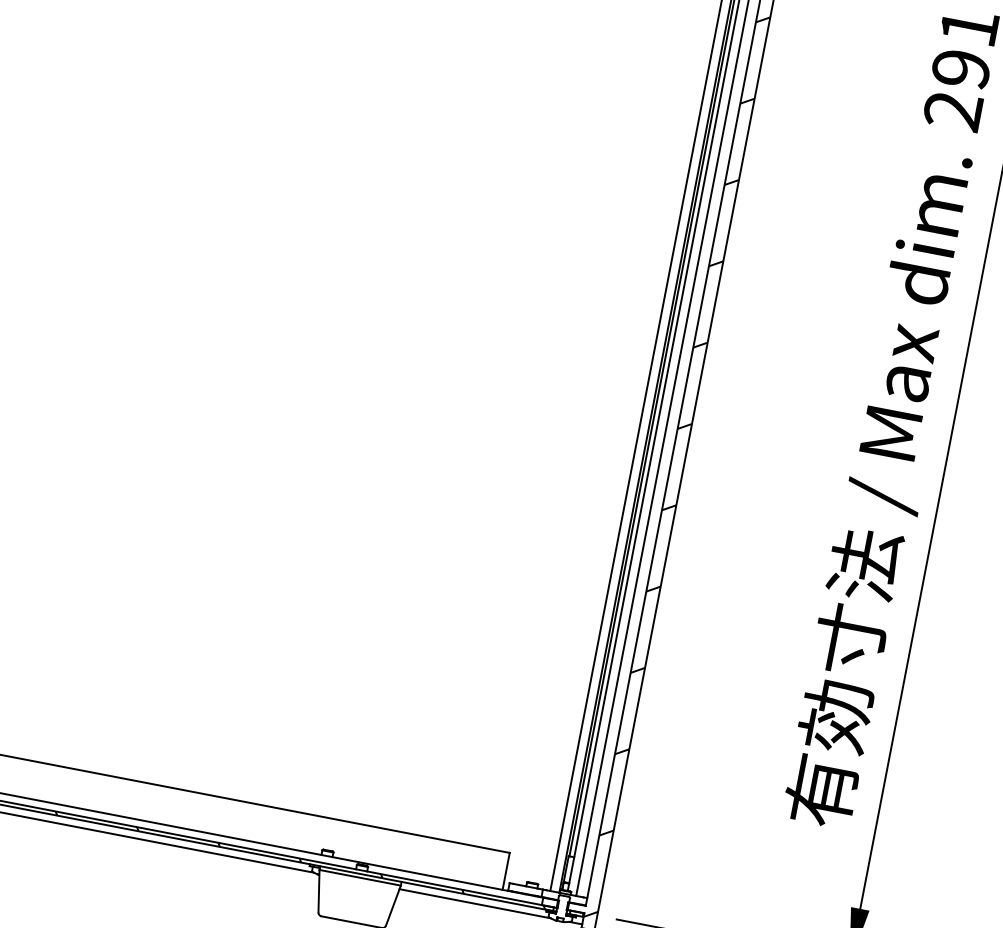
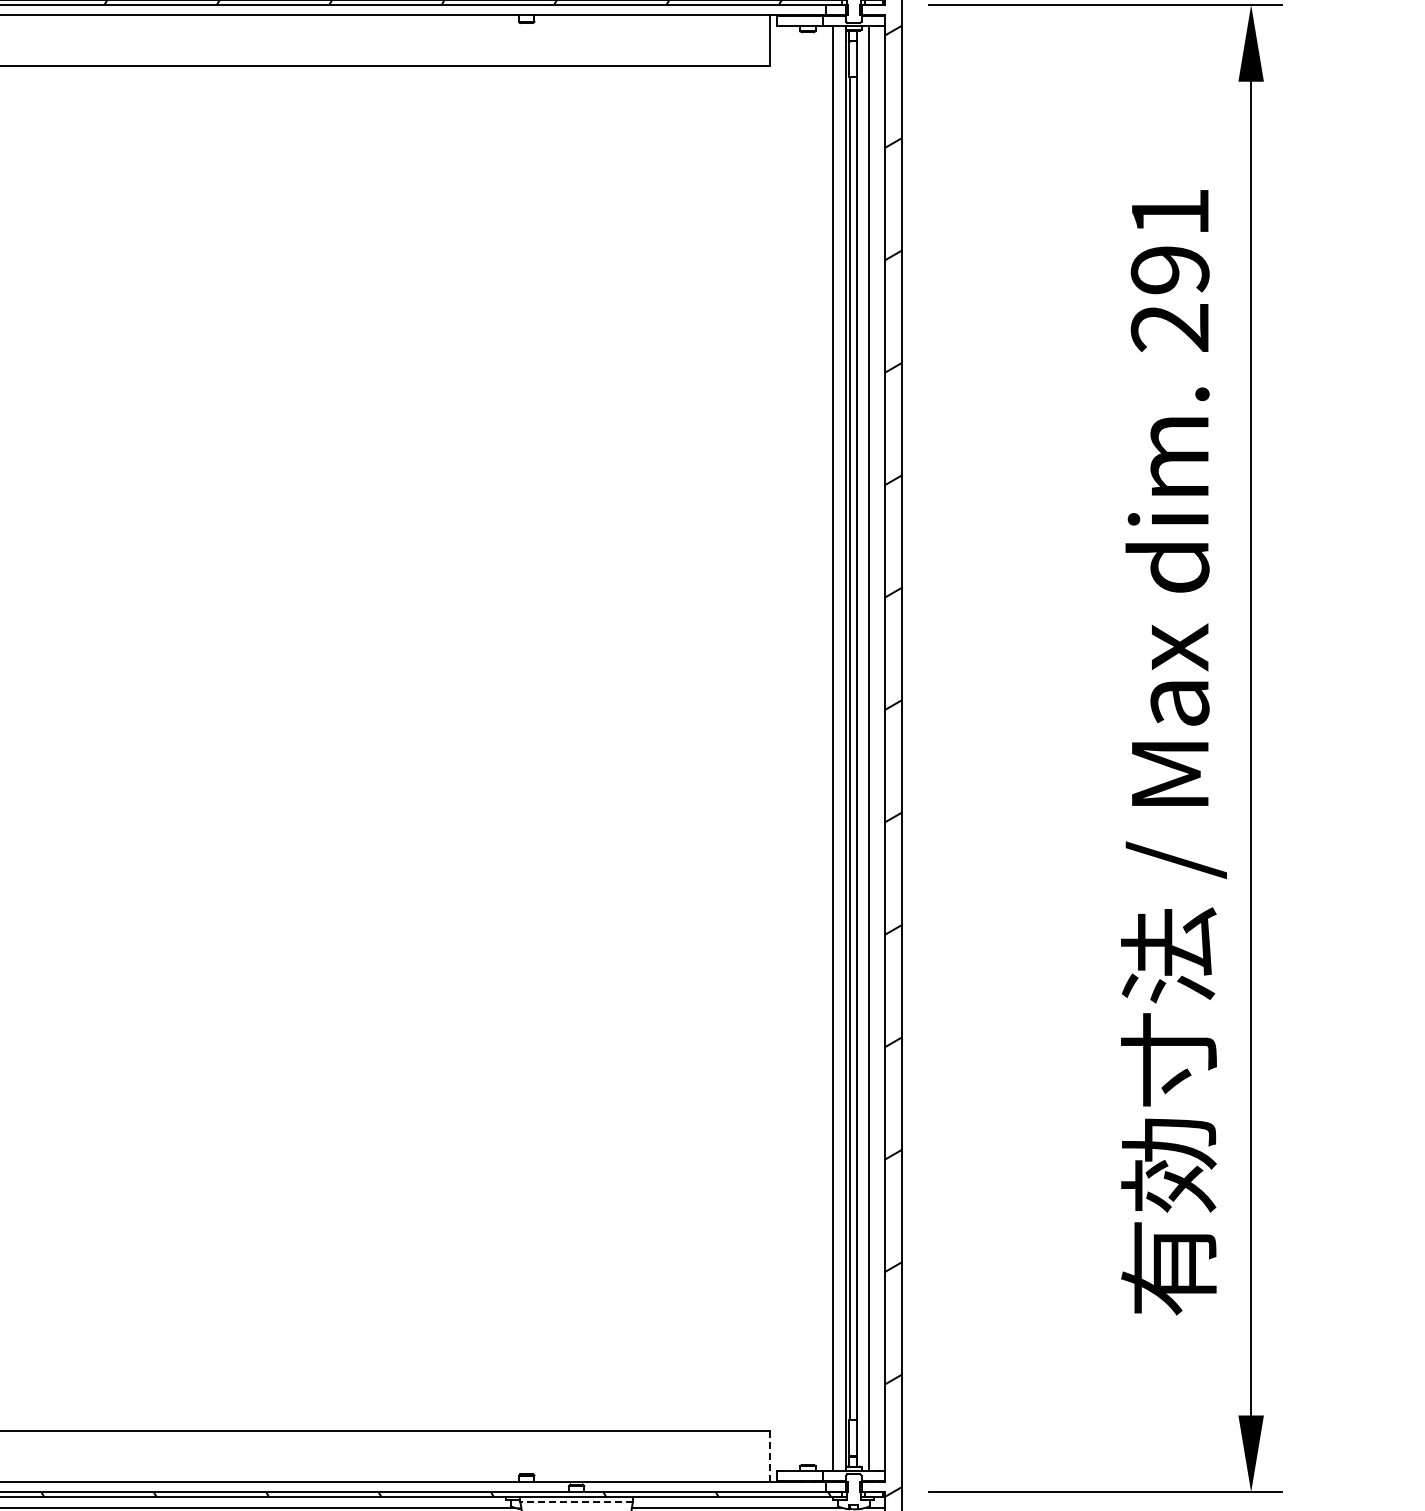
line: (506, 871) -> (769, 1456), solid -> dashed
line: (360, 877) -> (576, 1502), solid -> dashed

